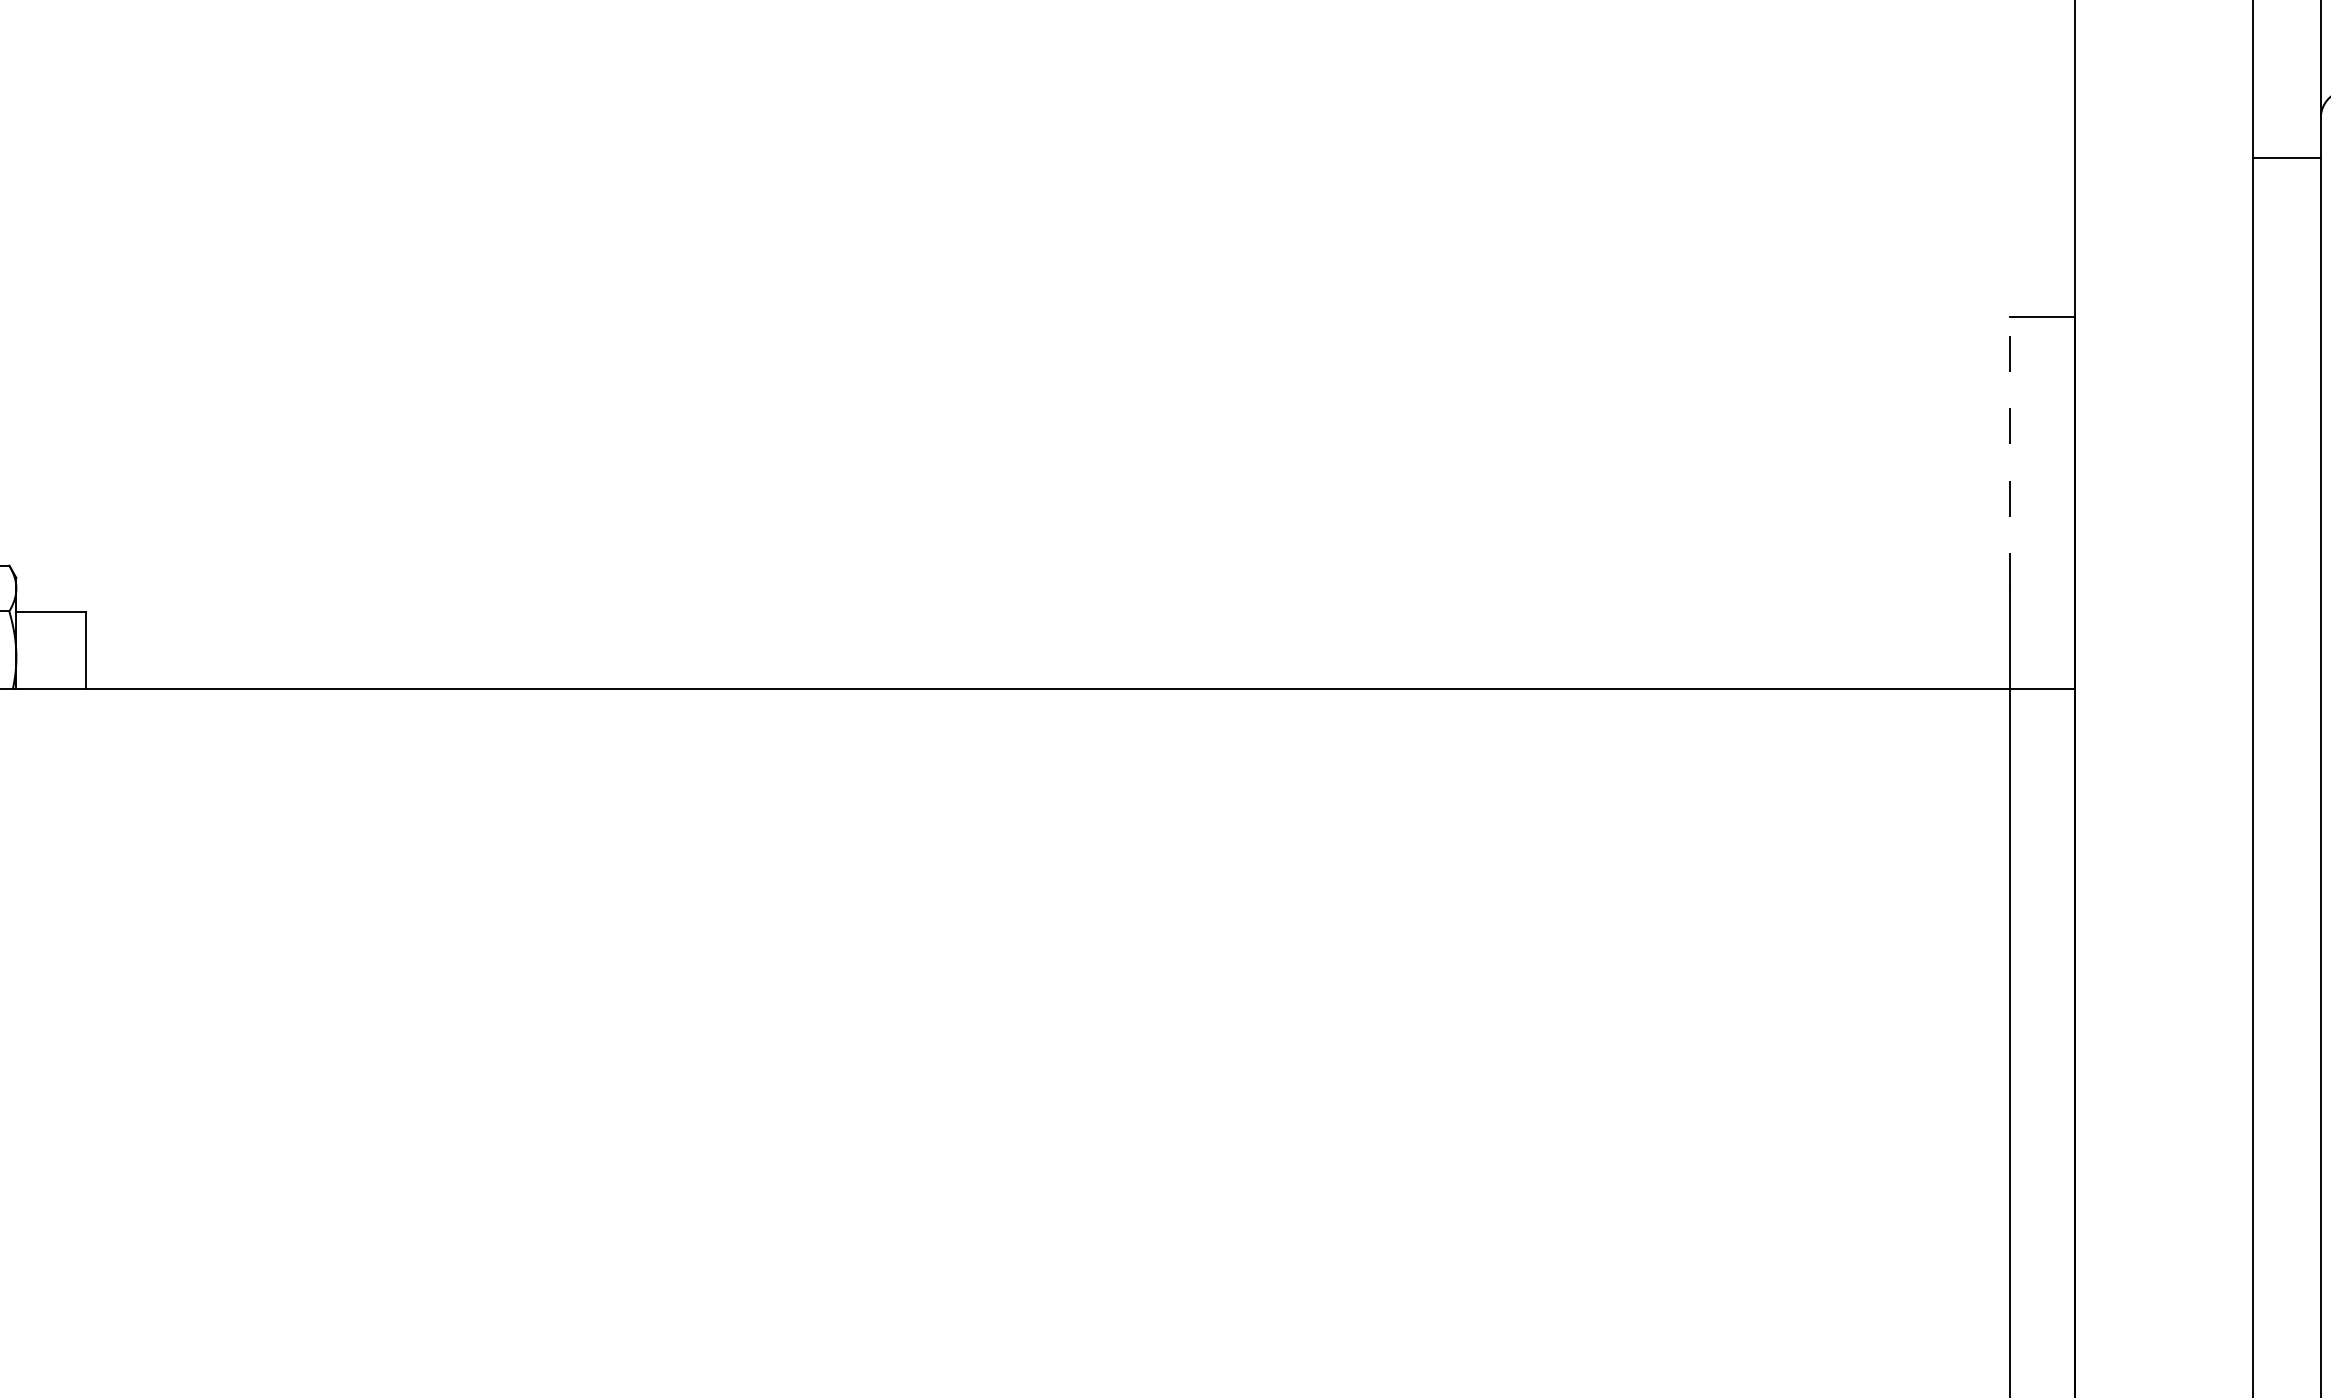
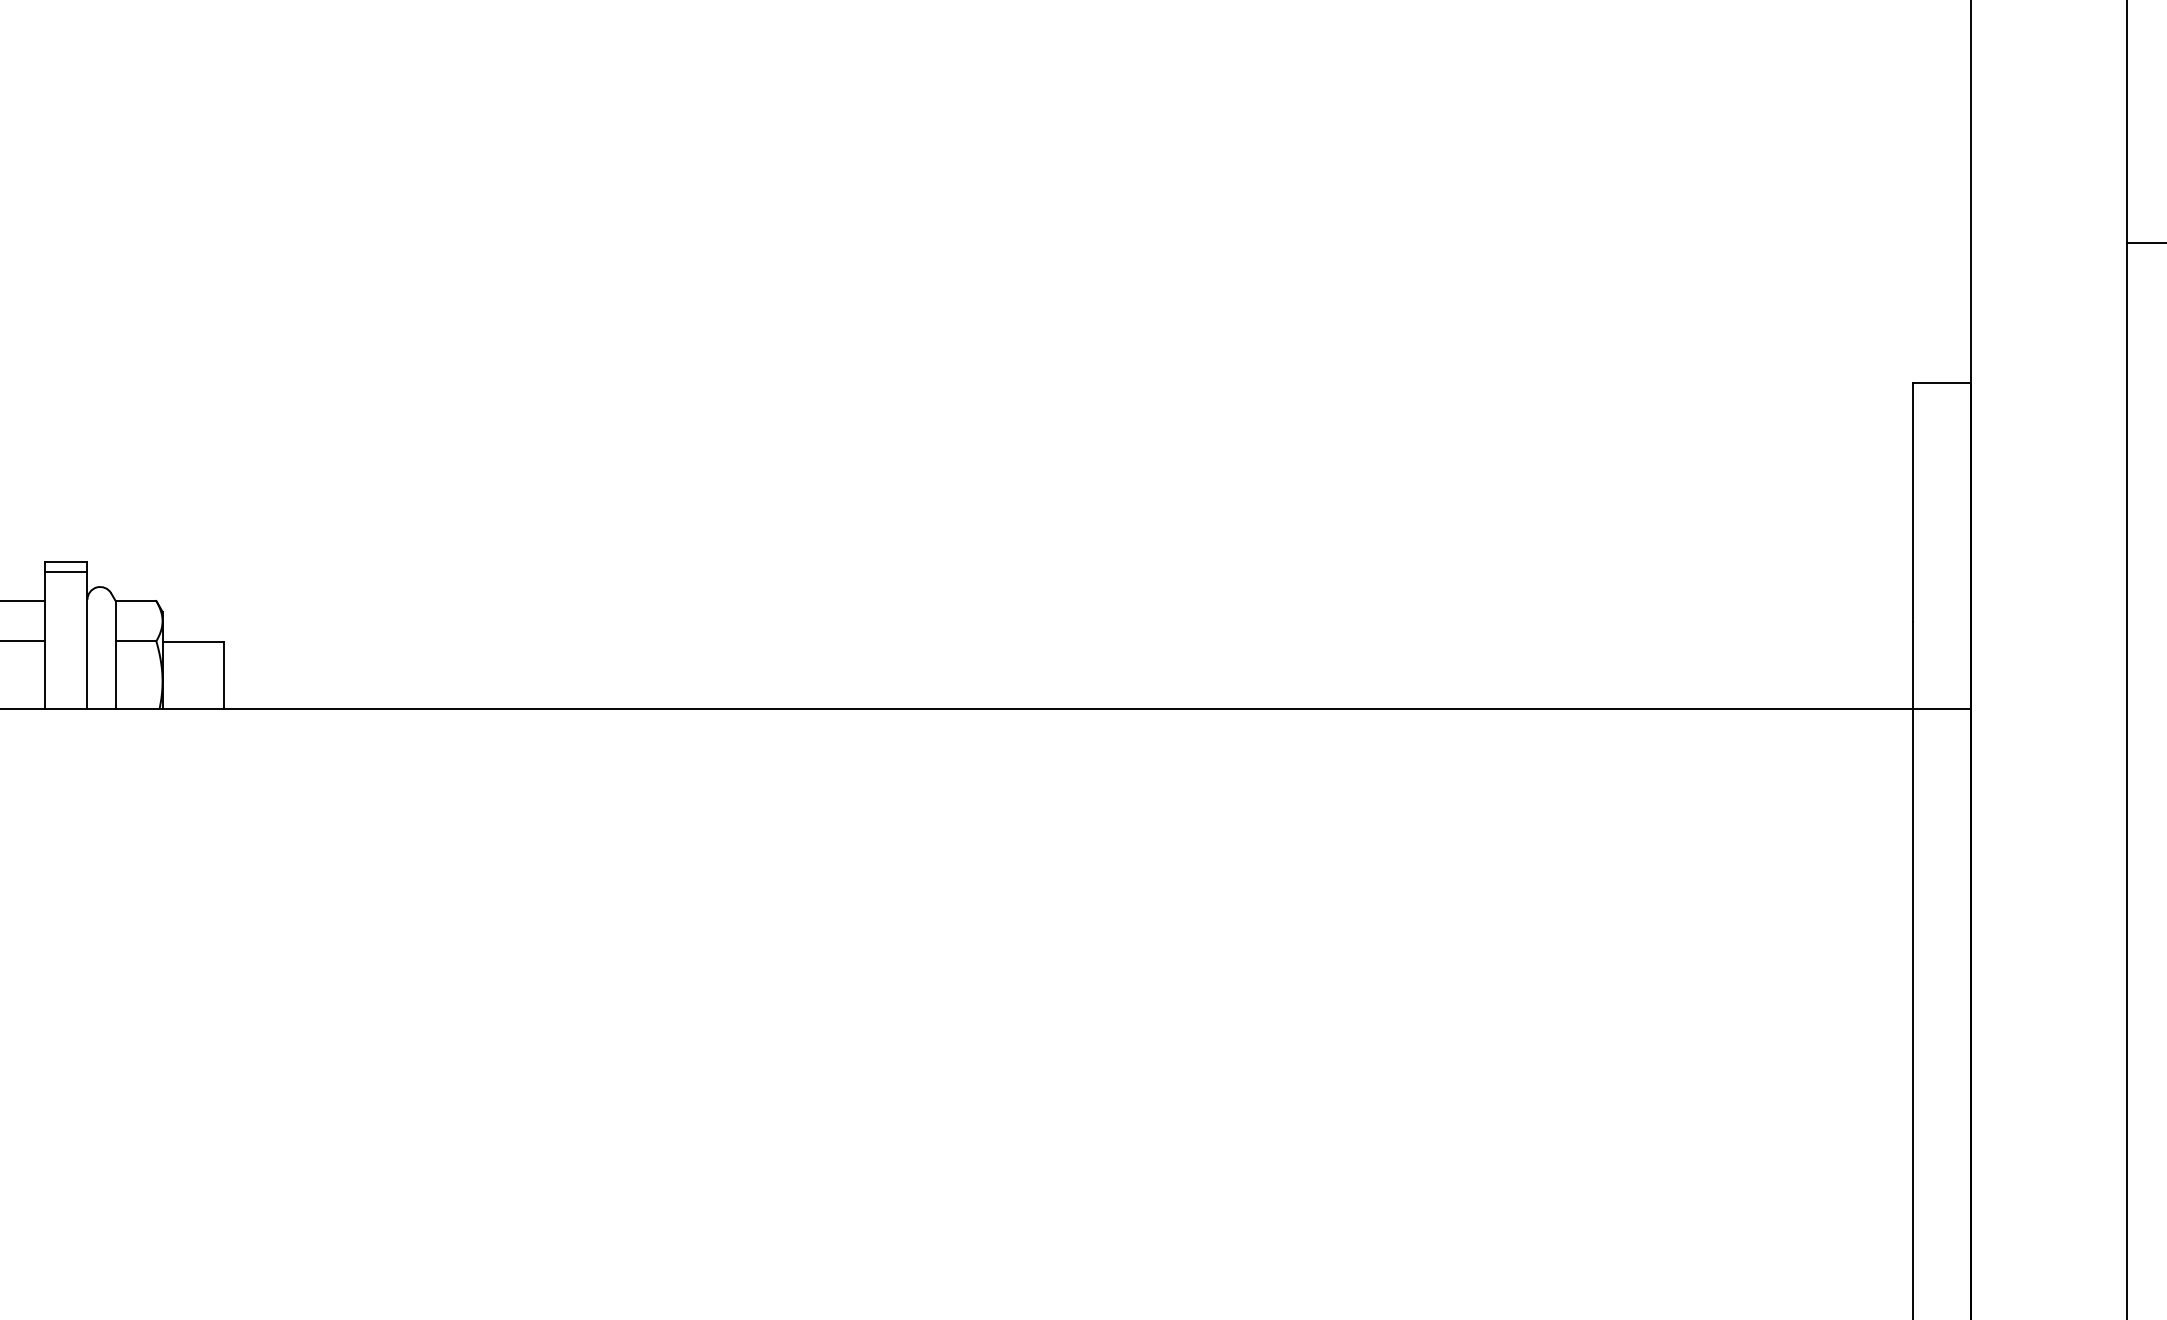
line: (2010, 452) -> (1913, 501), dashed -> solid

